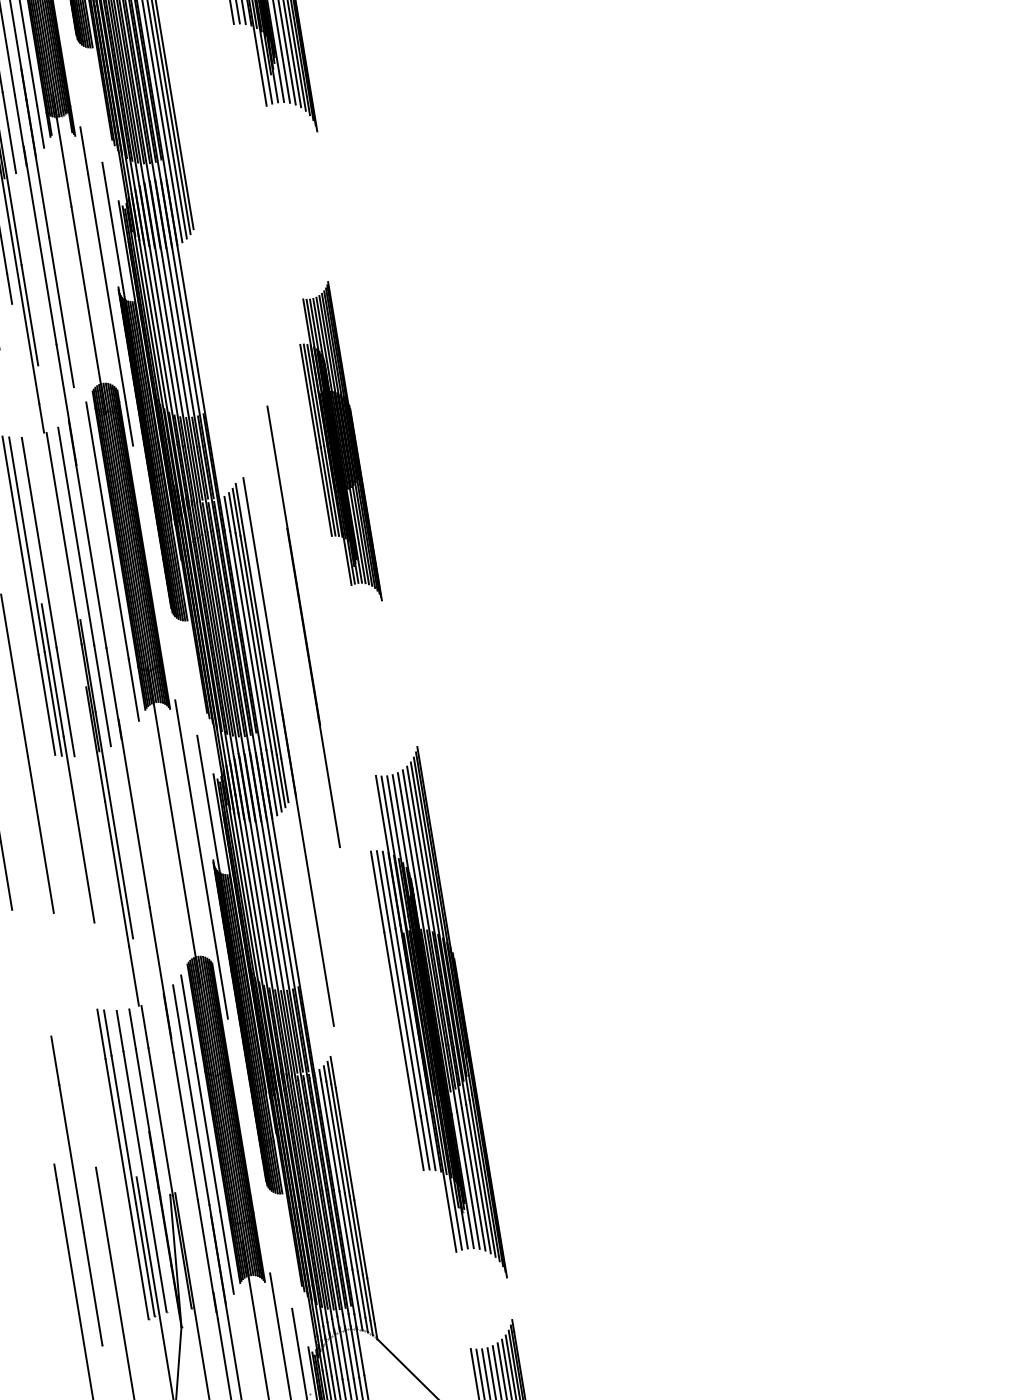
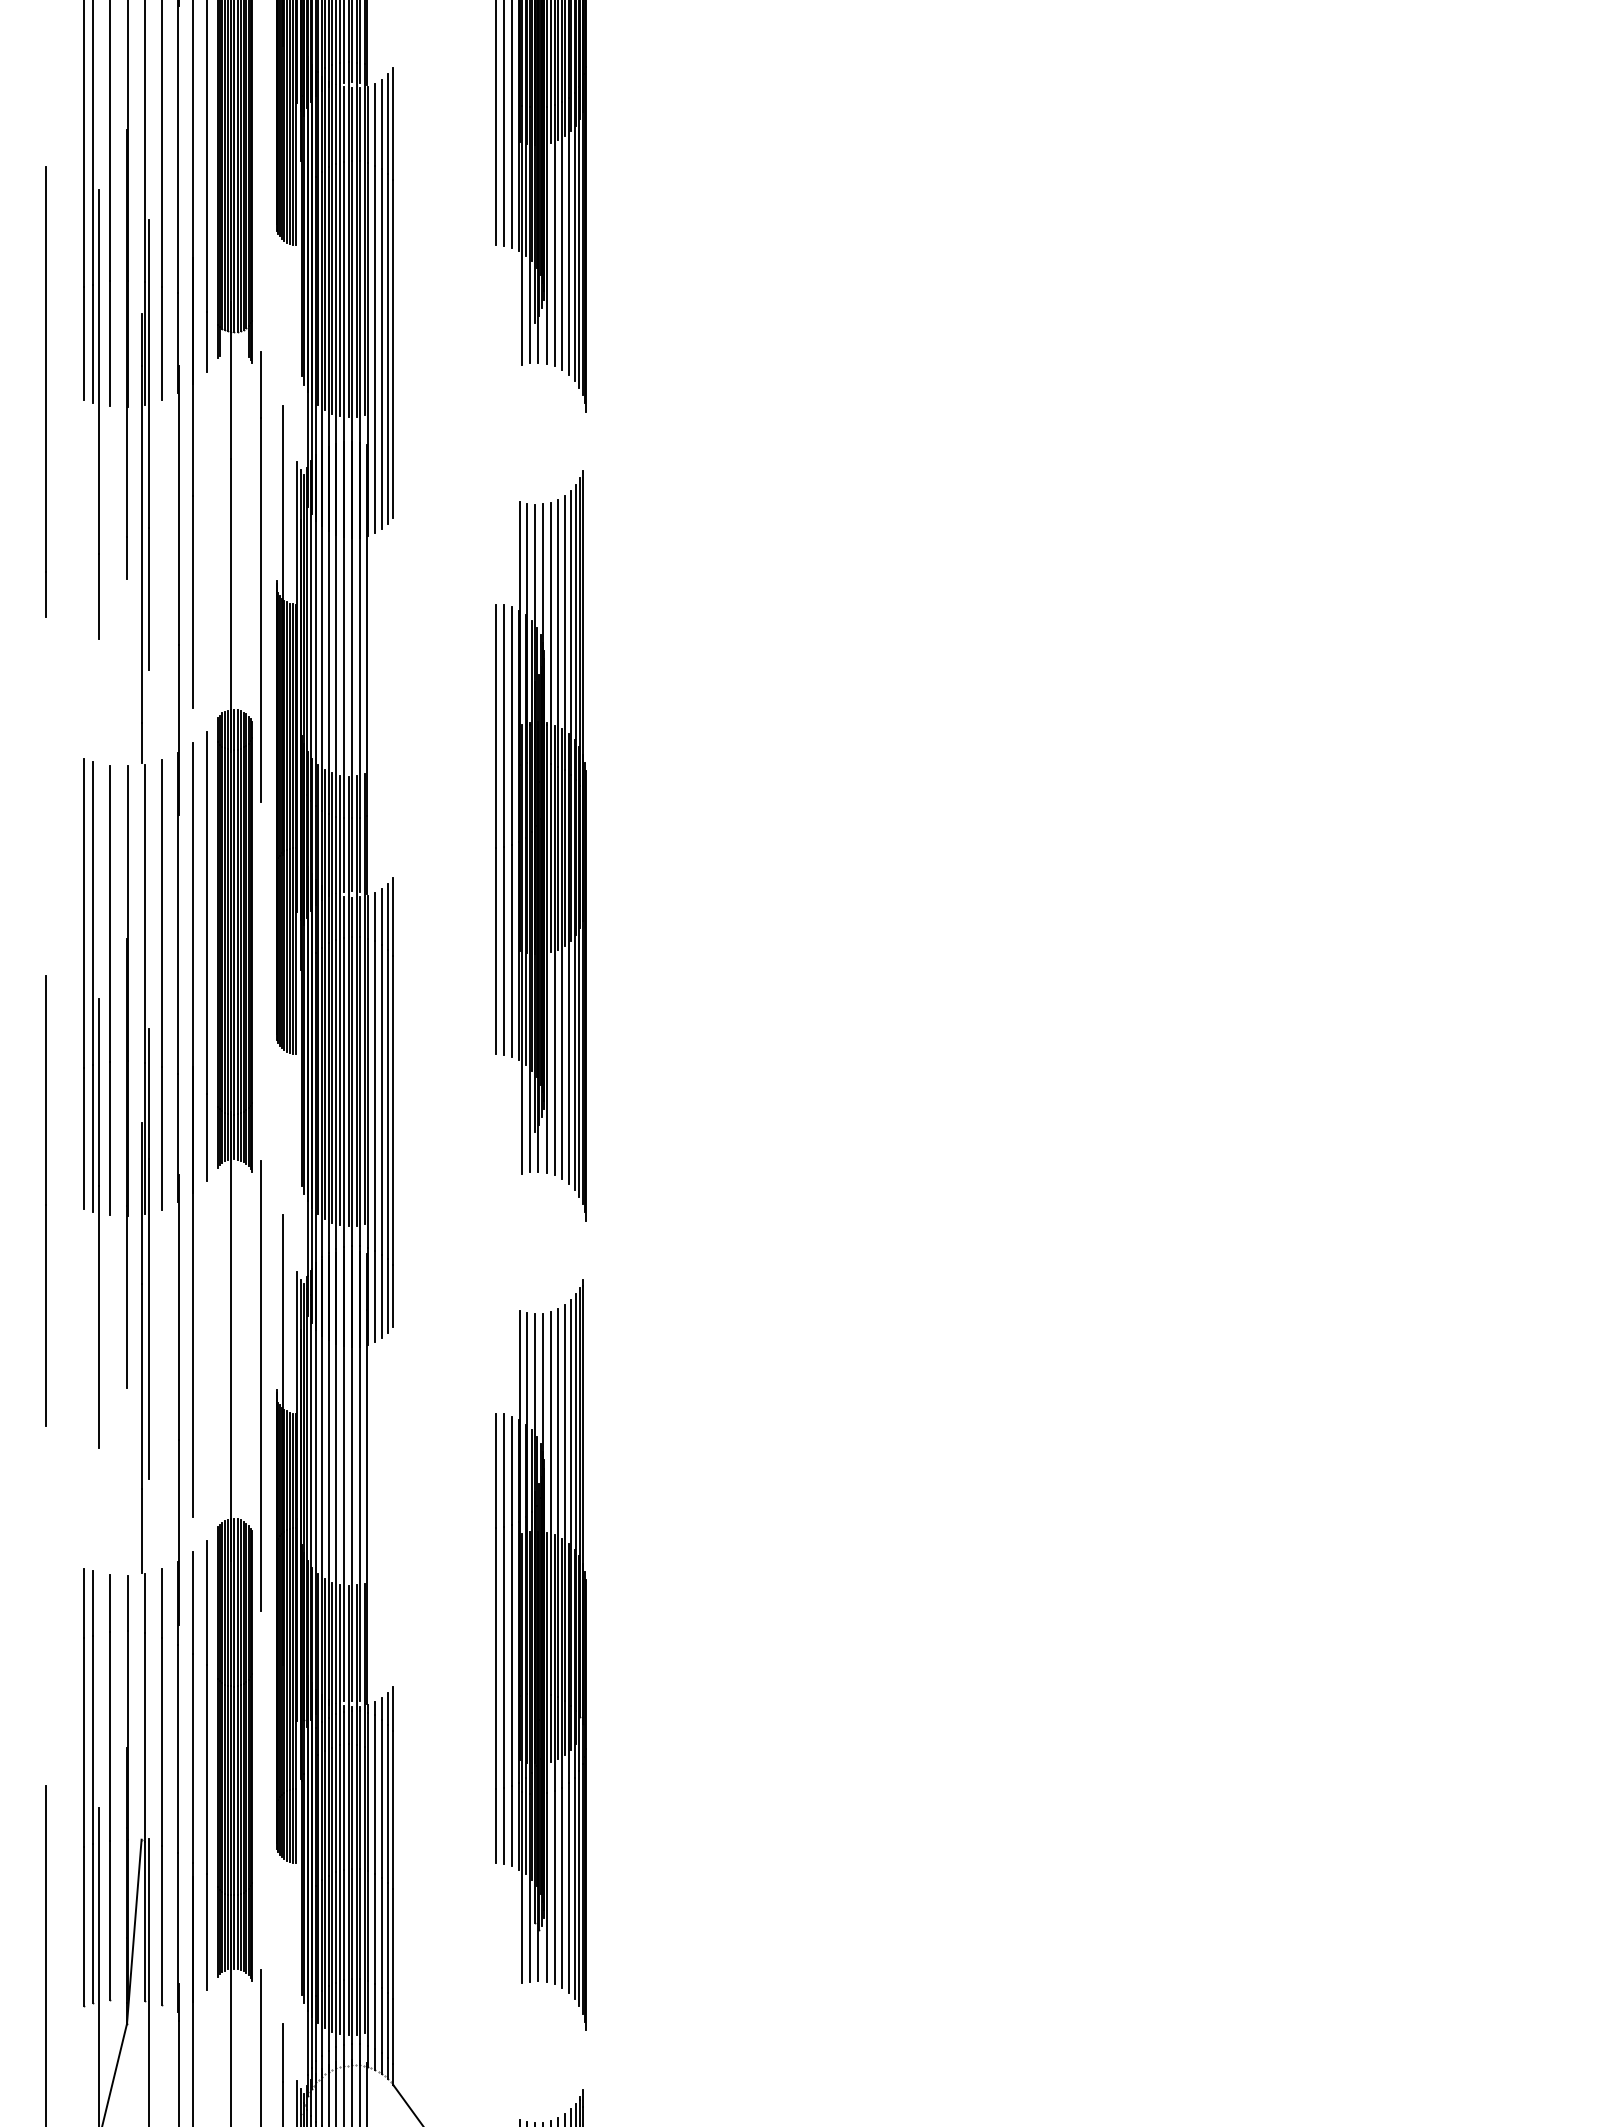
part: (336, 443) -> (540, 845), size x1.67
line: (303, 626) -> (127, 1076), moved
line: (288, 751) -> (192, 1129), moved
line: (77, 1191) -> (162, 1787), moved

